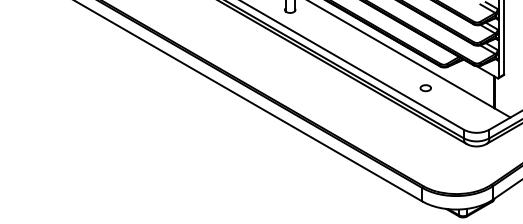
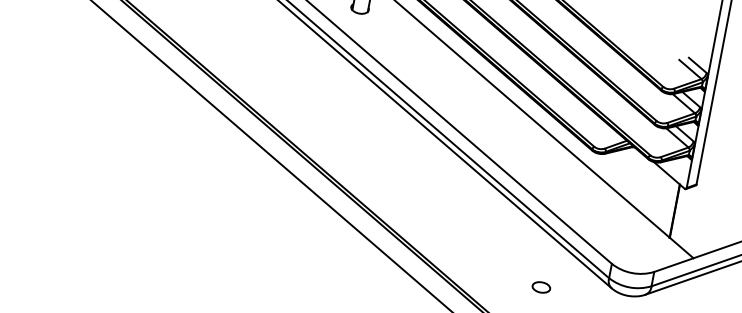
part: (425, 88) -> (540, 287), moved

